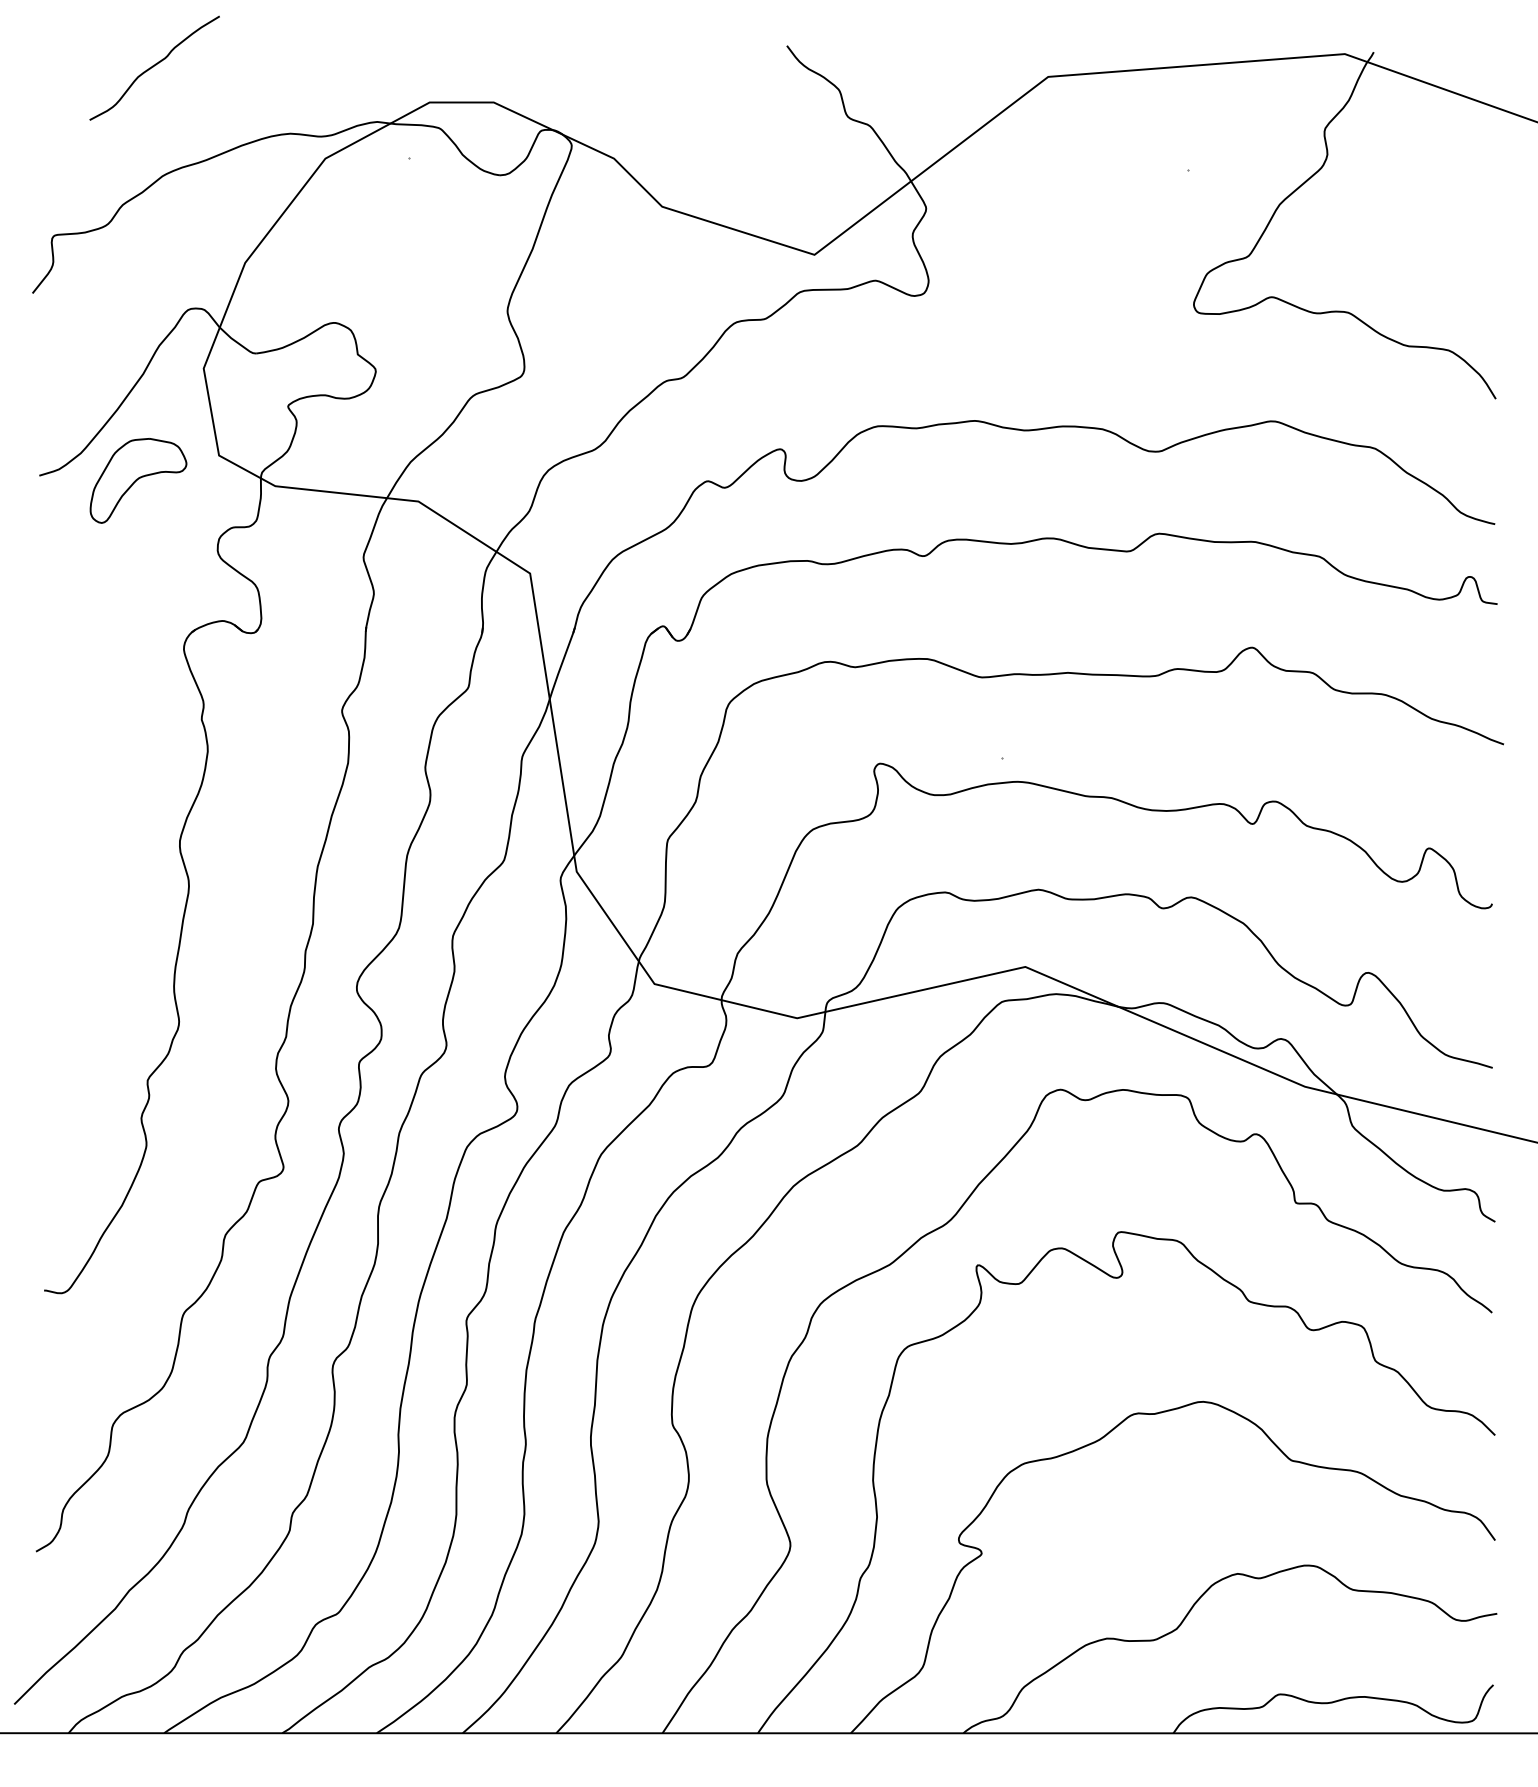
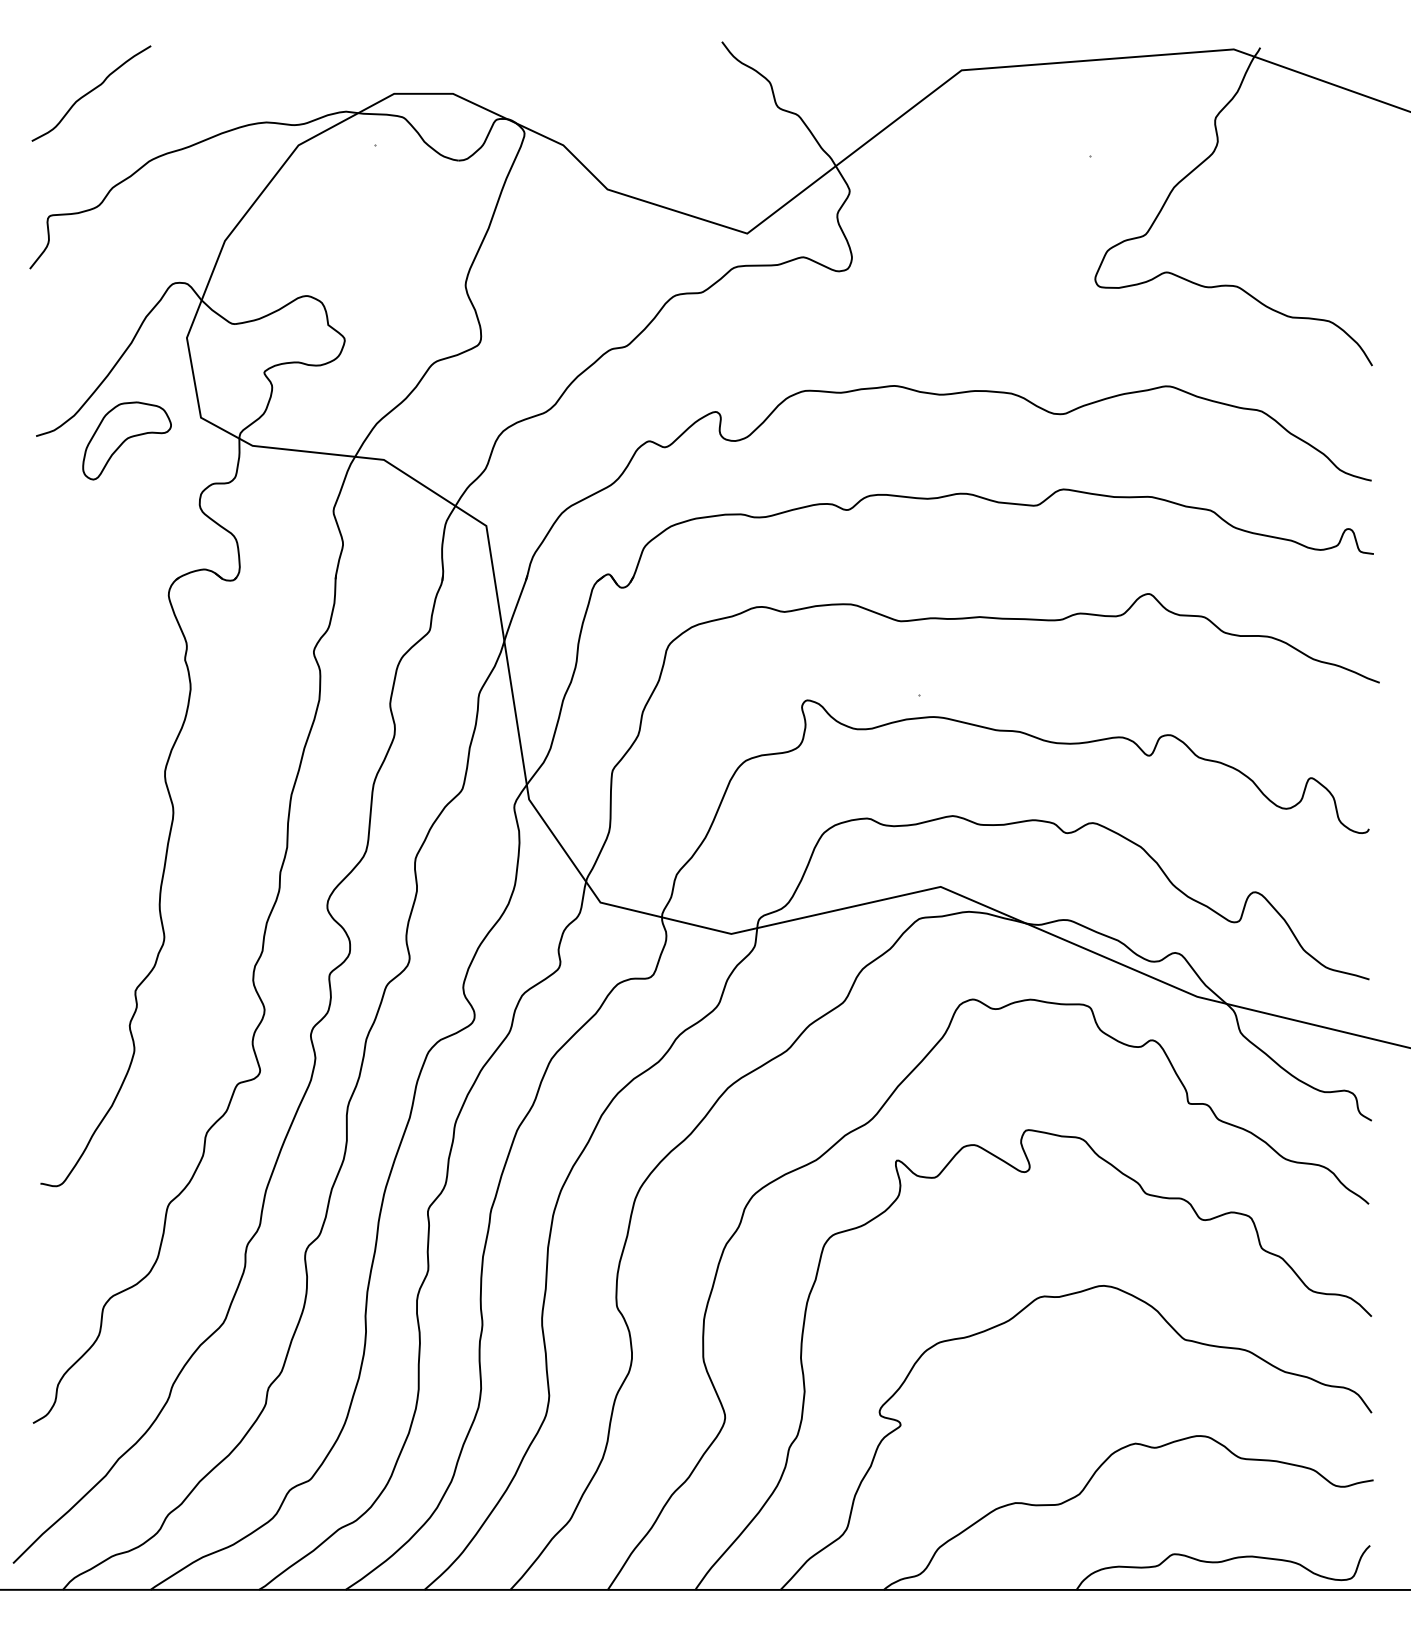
curve: (154, 66) -> (91, 92), moved

